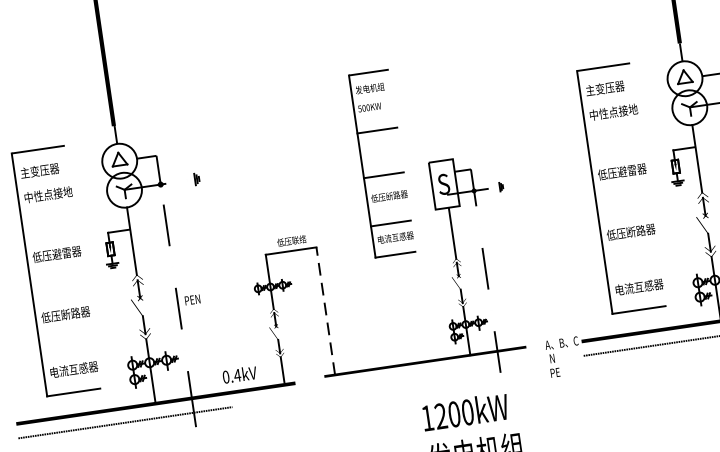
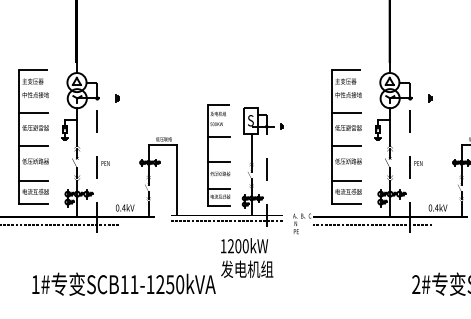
line: (614, 144) -> (346, 112), added
part: (381, 163) -> (218, 155), moved
line: (623, 203) -> (346, 145), added
line: (49, 226) -> (33, 112), added
line: (632, 268) -> (346, 181), added
line: (57, 286) -> (33, 145), added
line: (325, 310) -> (176, 179), dashed -> solid
line: (67, 351) -> (33, 181), added
line: (426, 372) -> (226, 221), added

